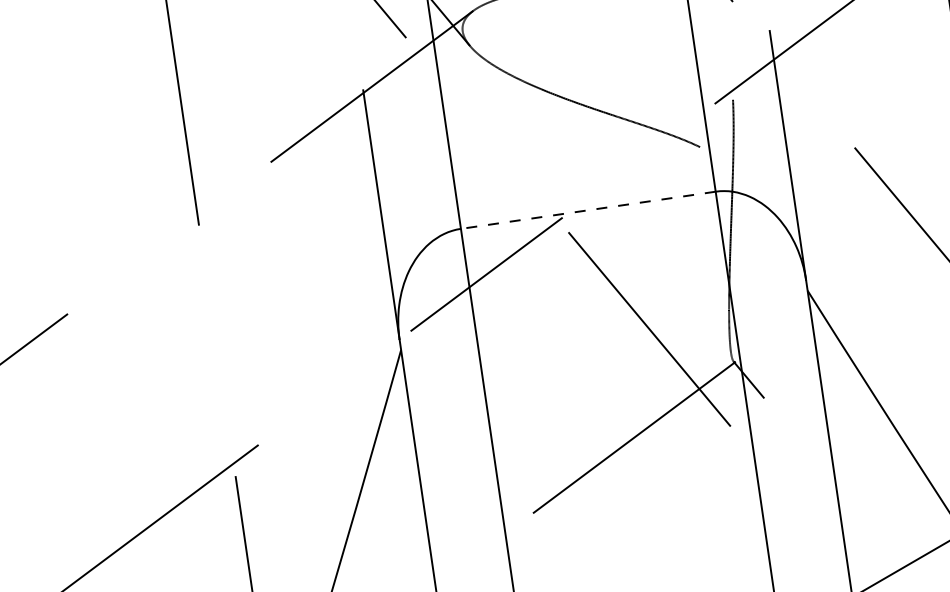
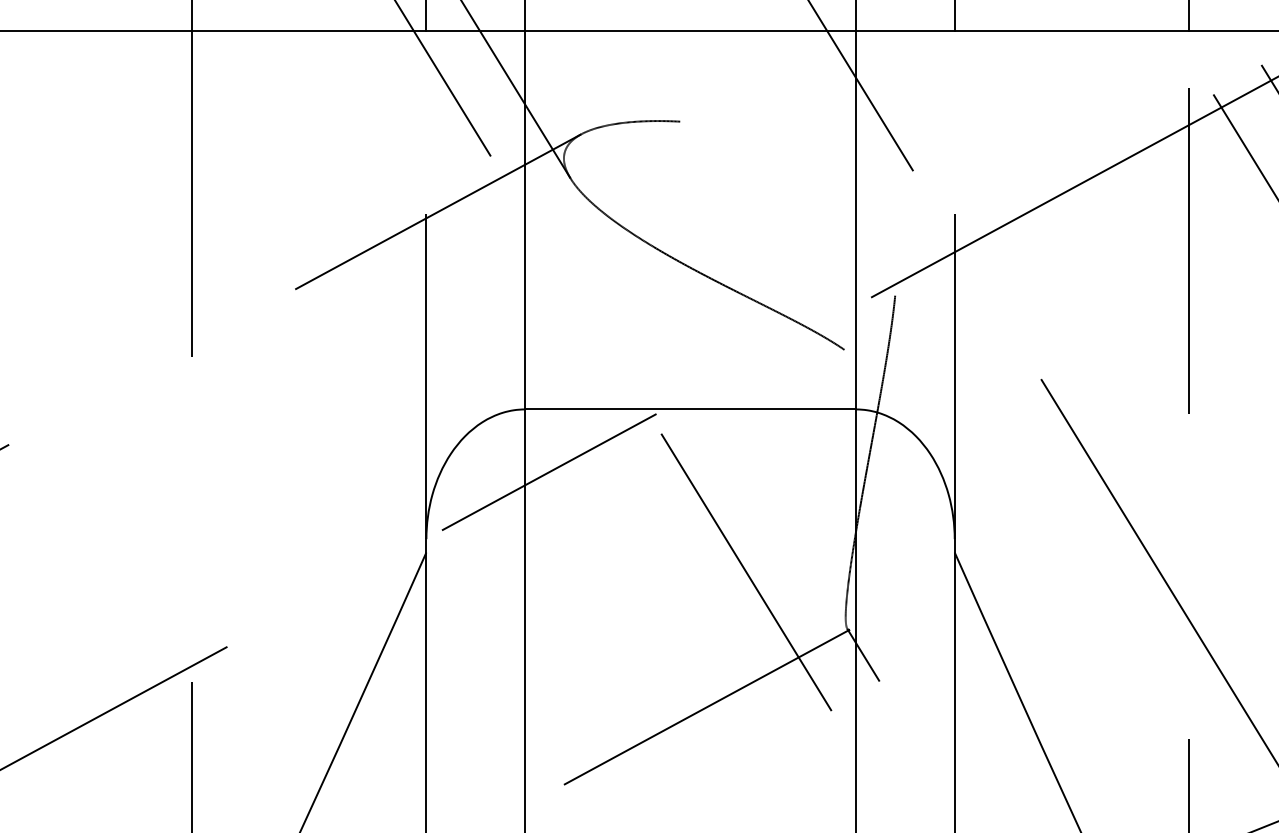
line: (588, 210) -> (690, 409), dashed -> solid

